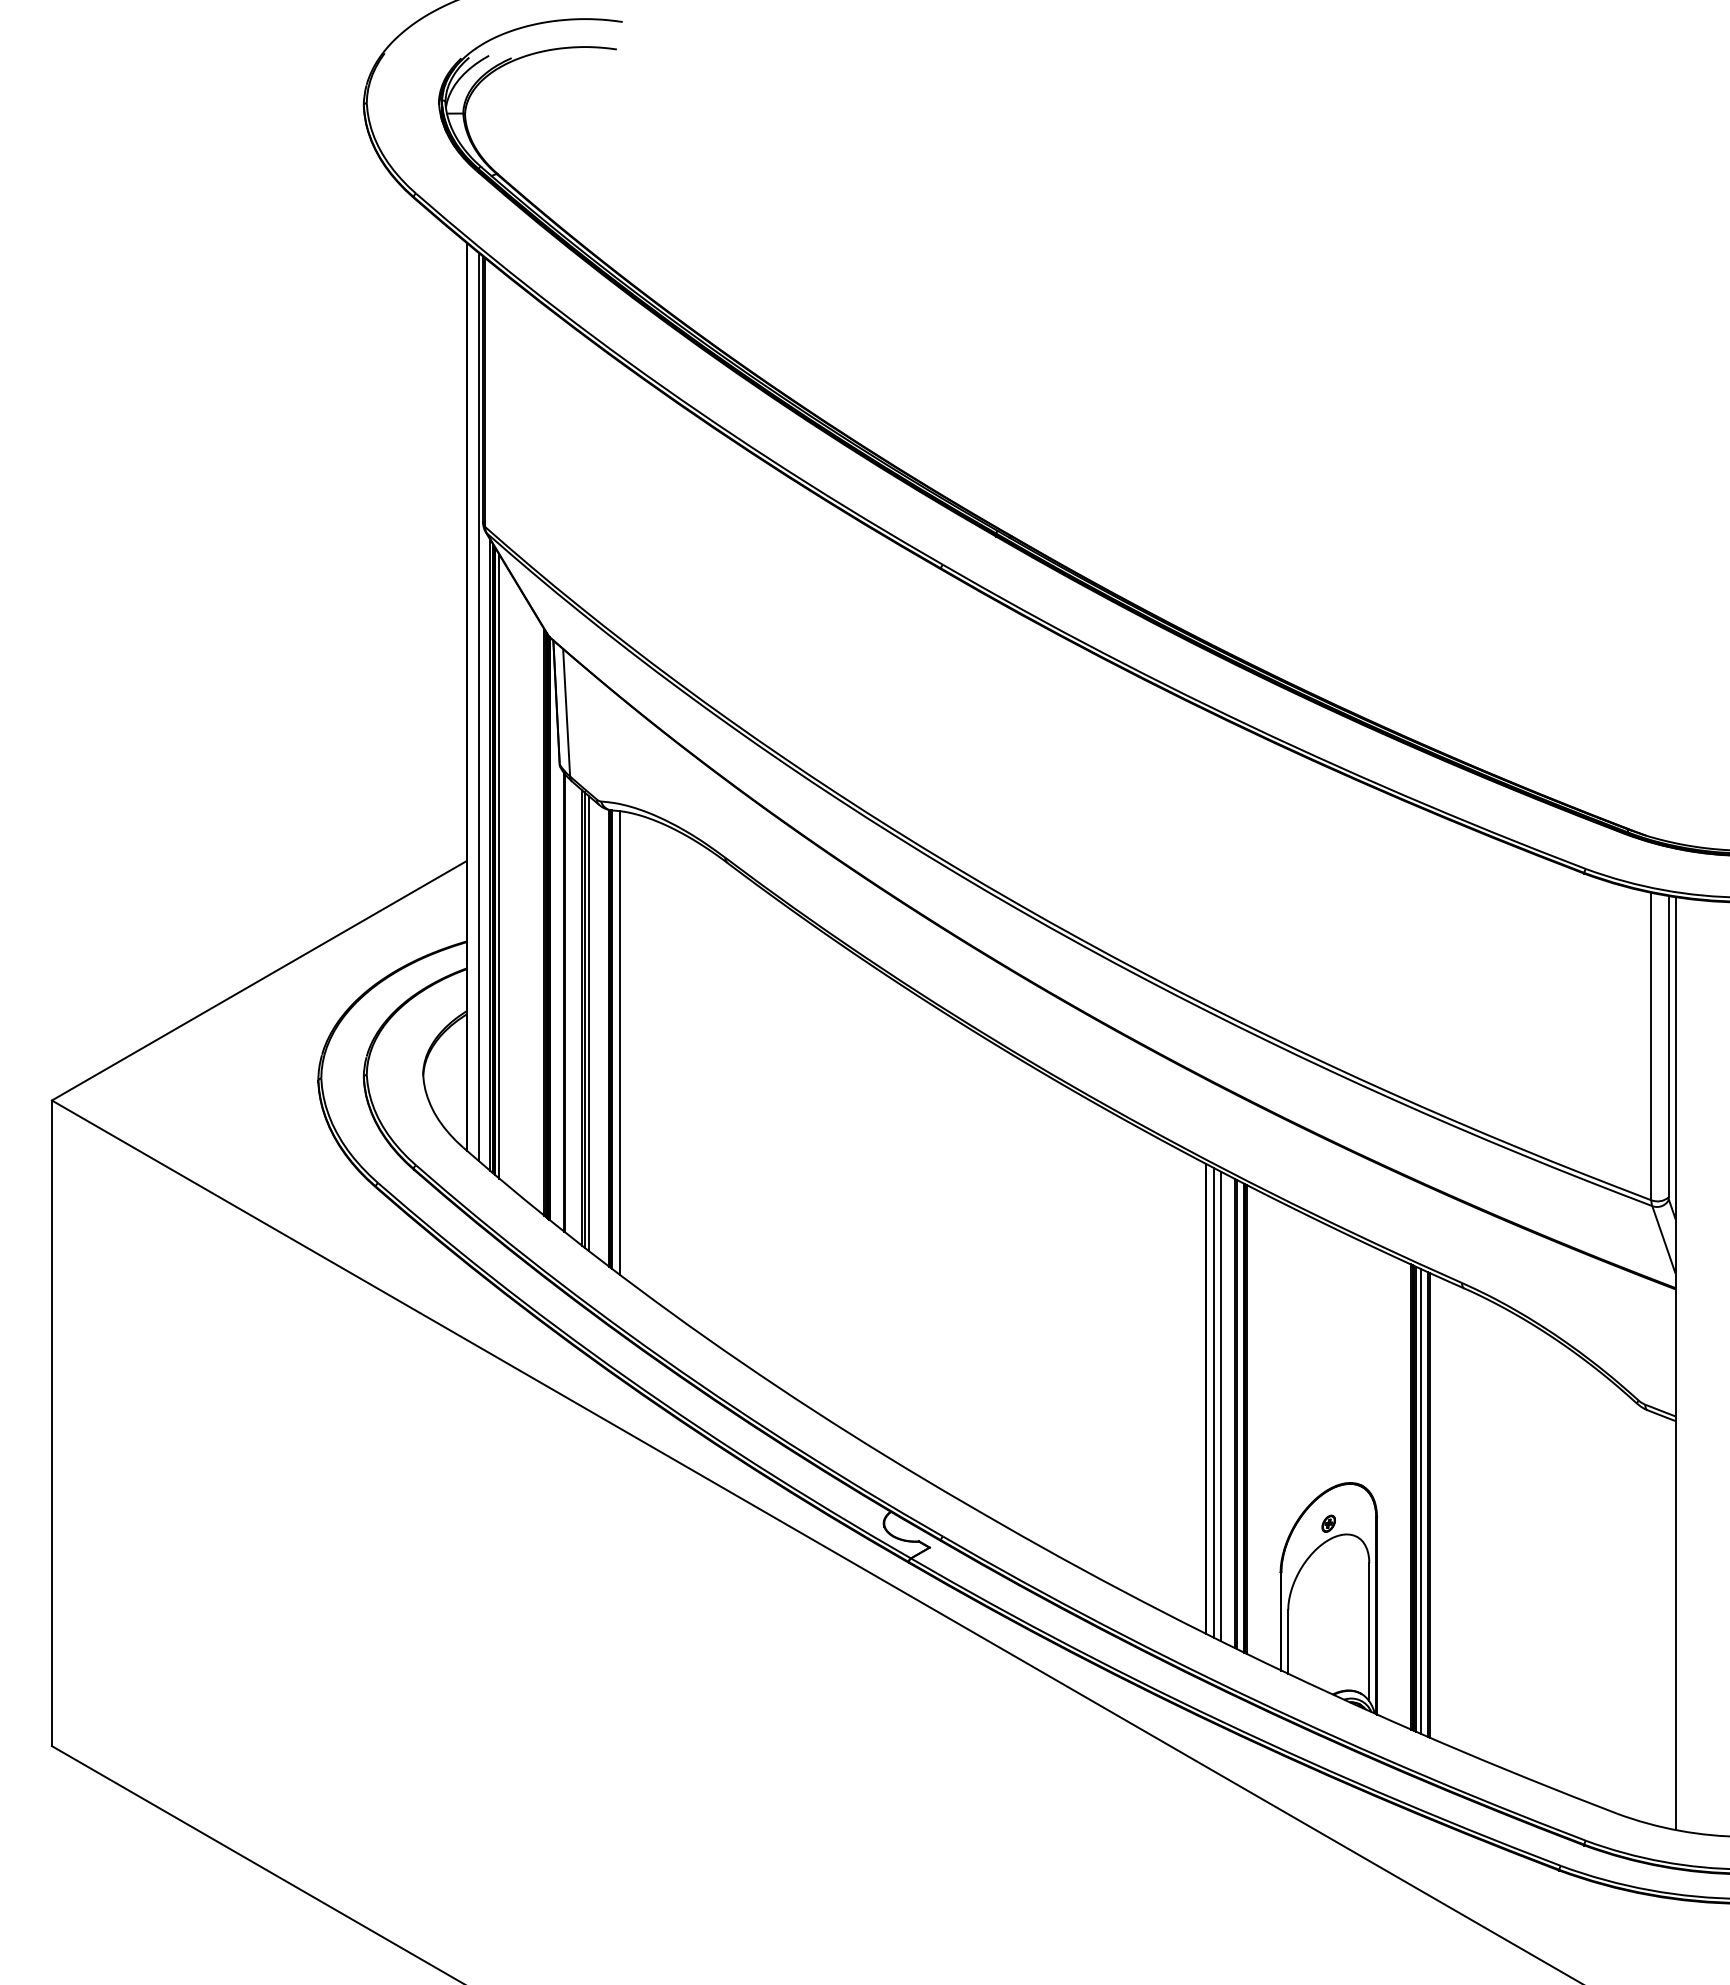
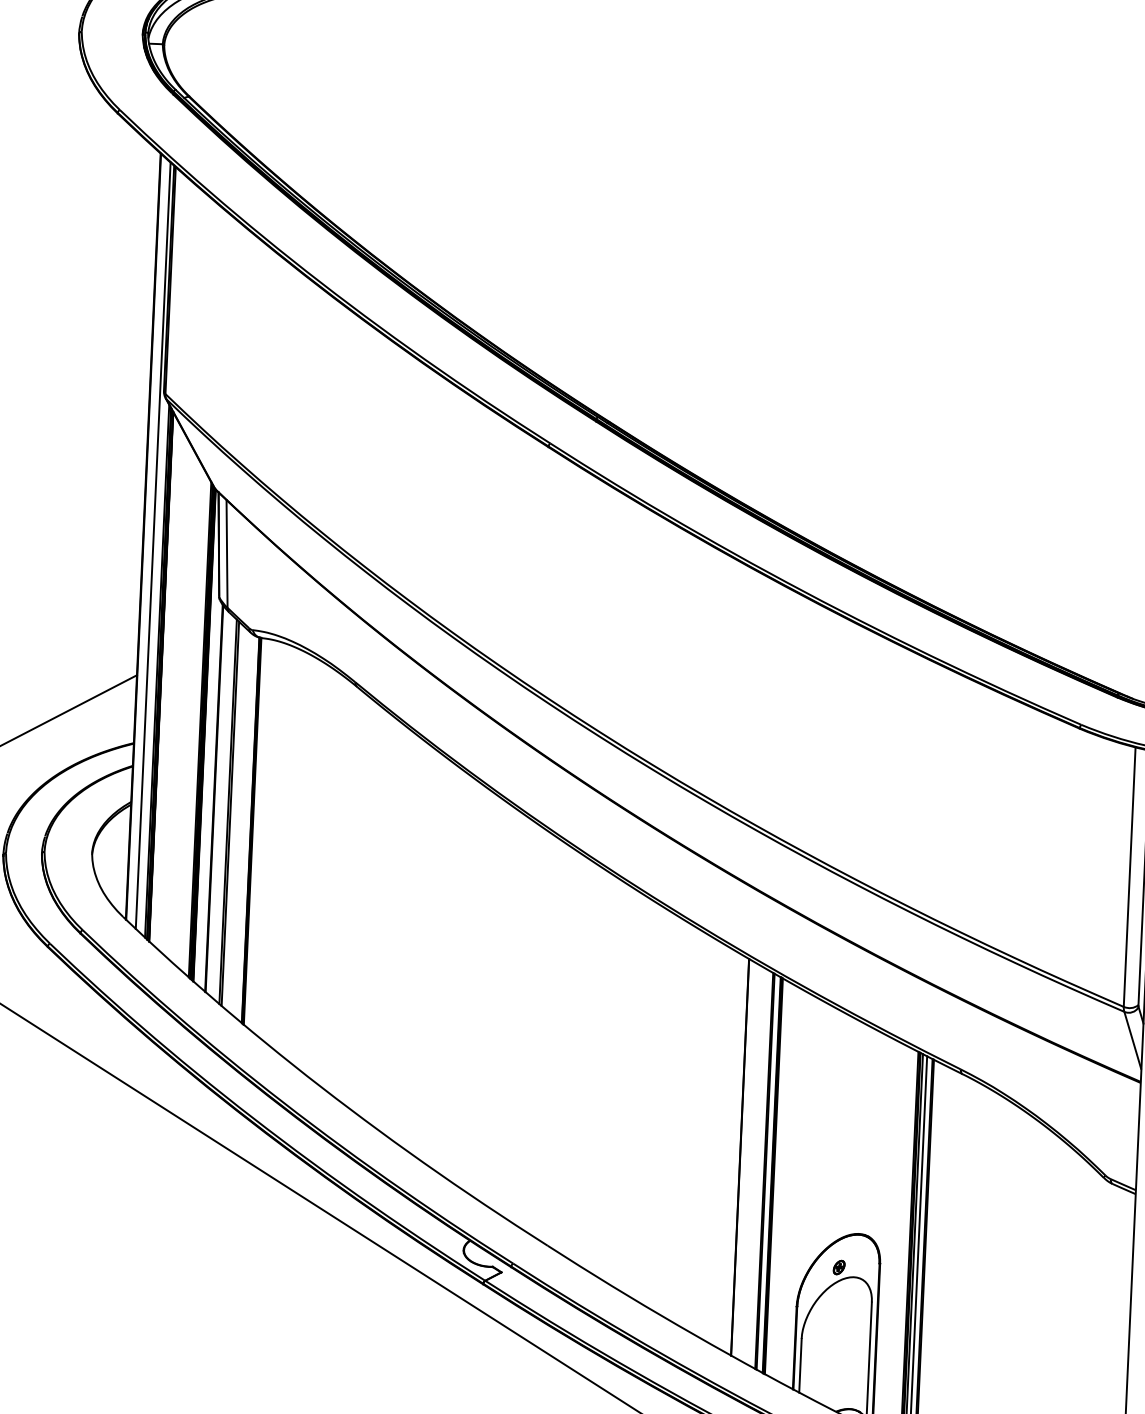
line: (499, 866) -> (164, 681), removed
line: (588, 1023) -> (233, 816), removed
line: (620, 1043) -> (259, 835), removed
line: (1213, 1402) -> (746, 1160), removed
line: (1220, 1406) -> (752, 1164), removed

